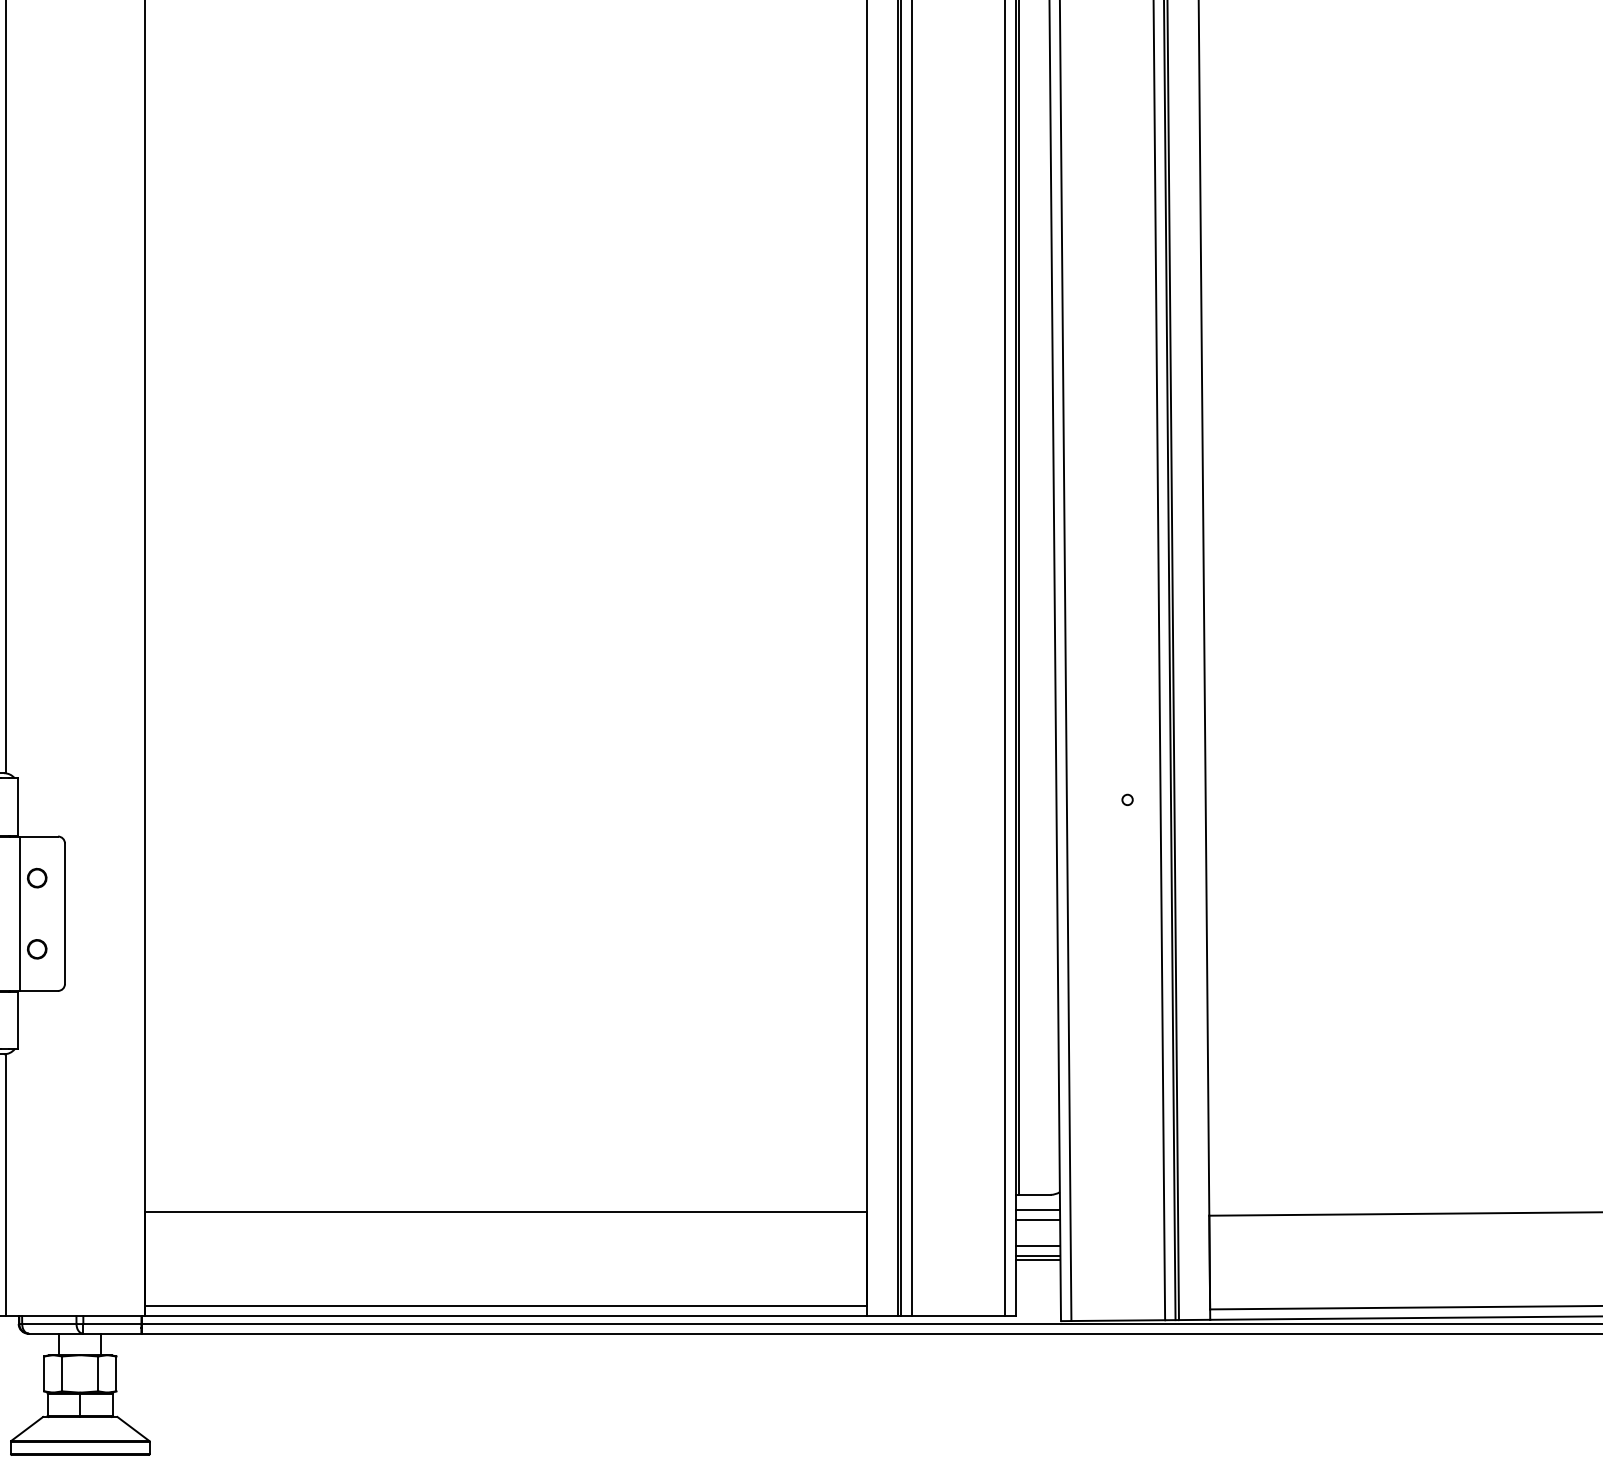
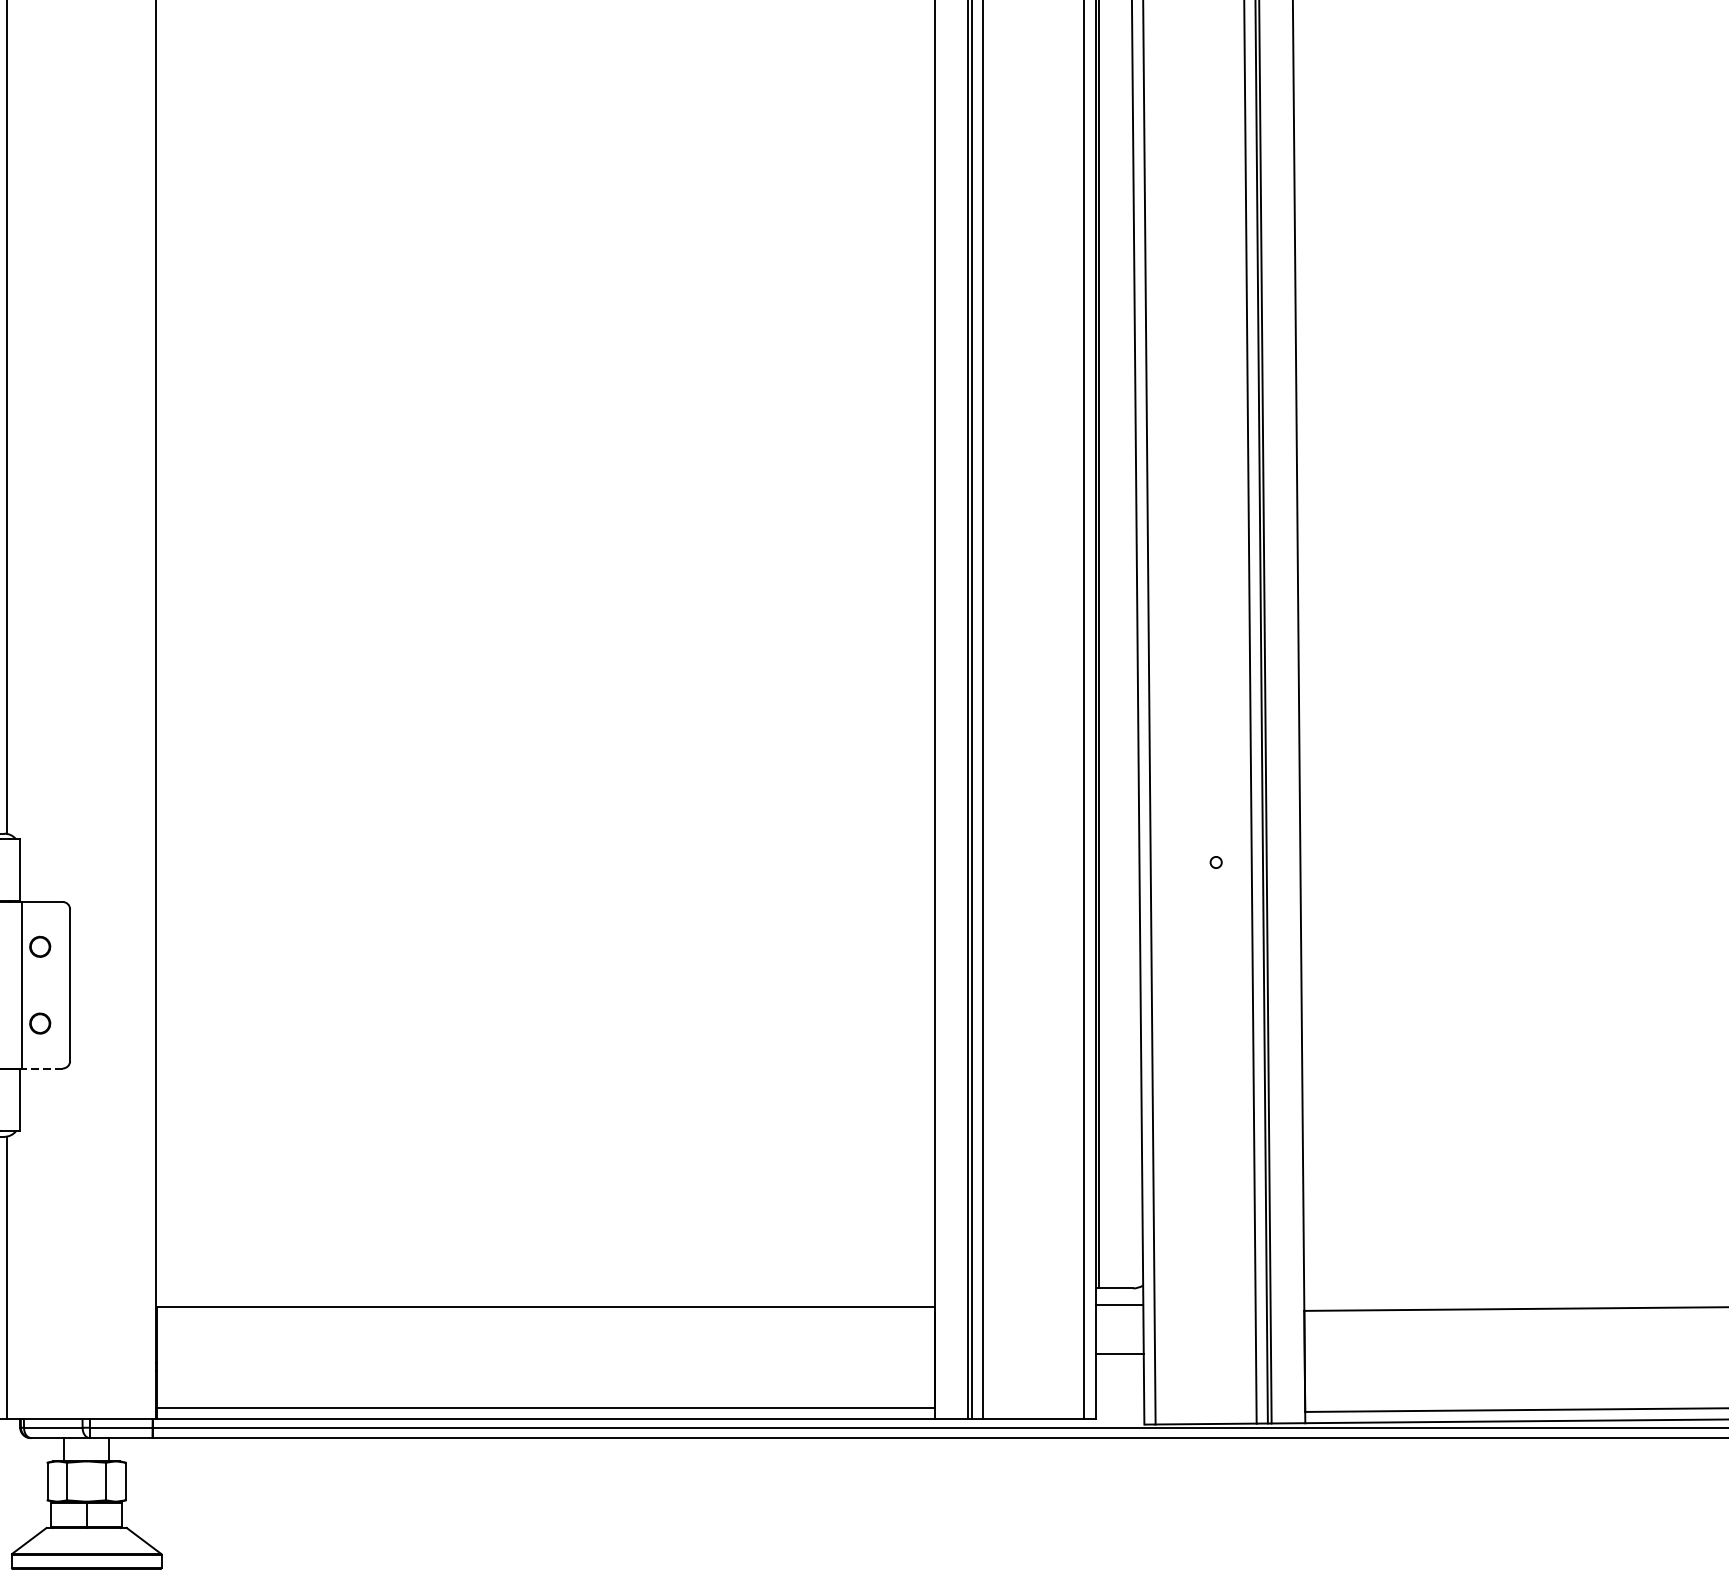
line: (39, 990) -> (42, 1068), solid -> dashed
line: (1037, 1220) -> (1119, 1316), removed
line: (1037, 1245) -> (1119, 1343), removed
line: (1037, 1260) -> (1119, 1359), removed

